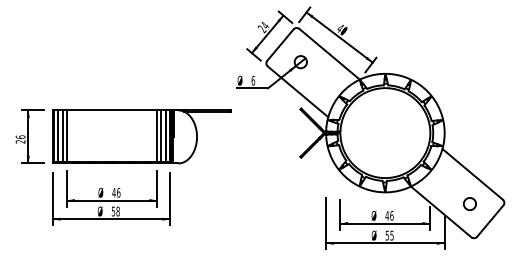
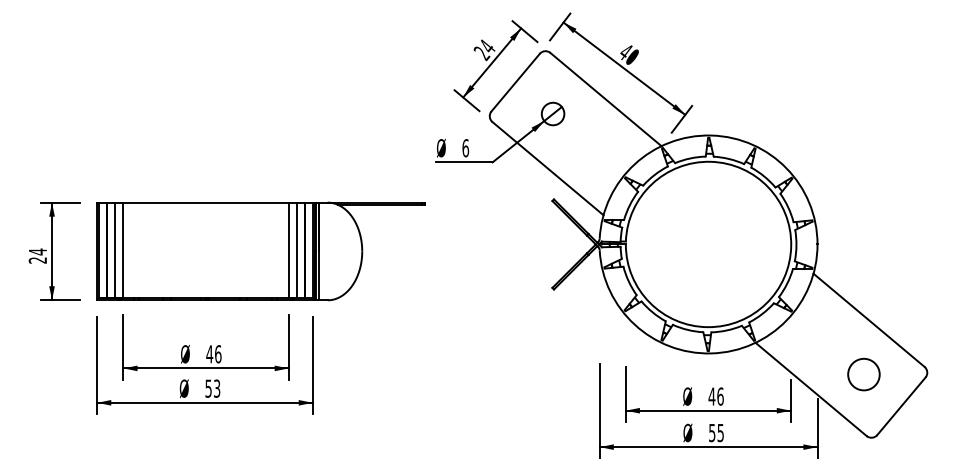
text: (20, 137) -> (37, 252), 26 -> 24
circle: (469, 204) -> (863, 375), size x1.4
text: (117, 211) -> (216, 388), 58 -> 53

